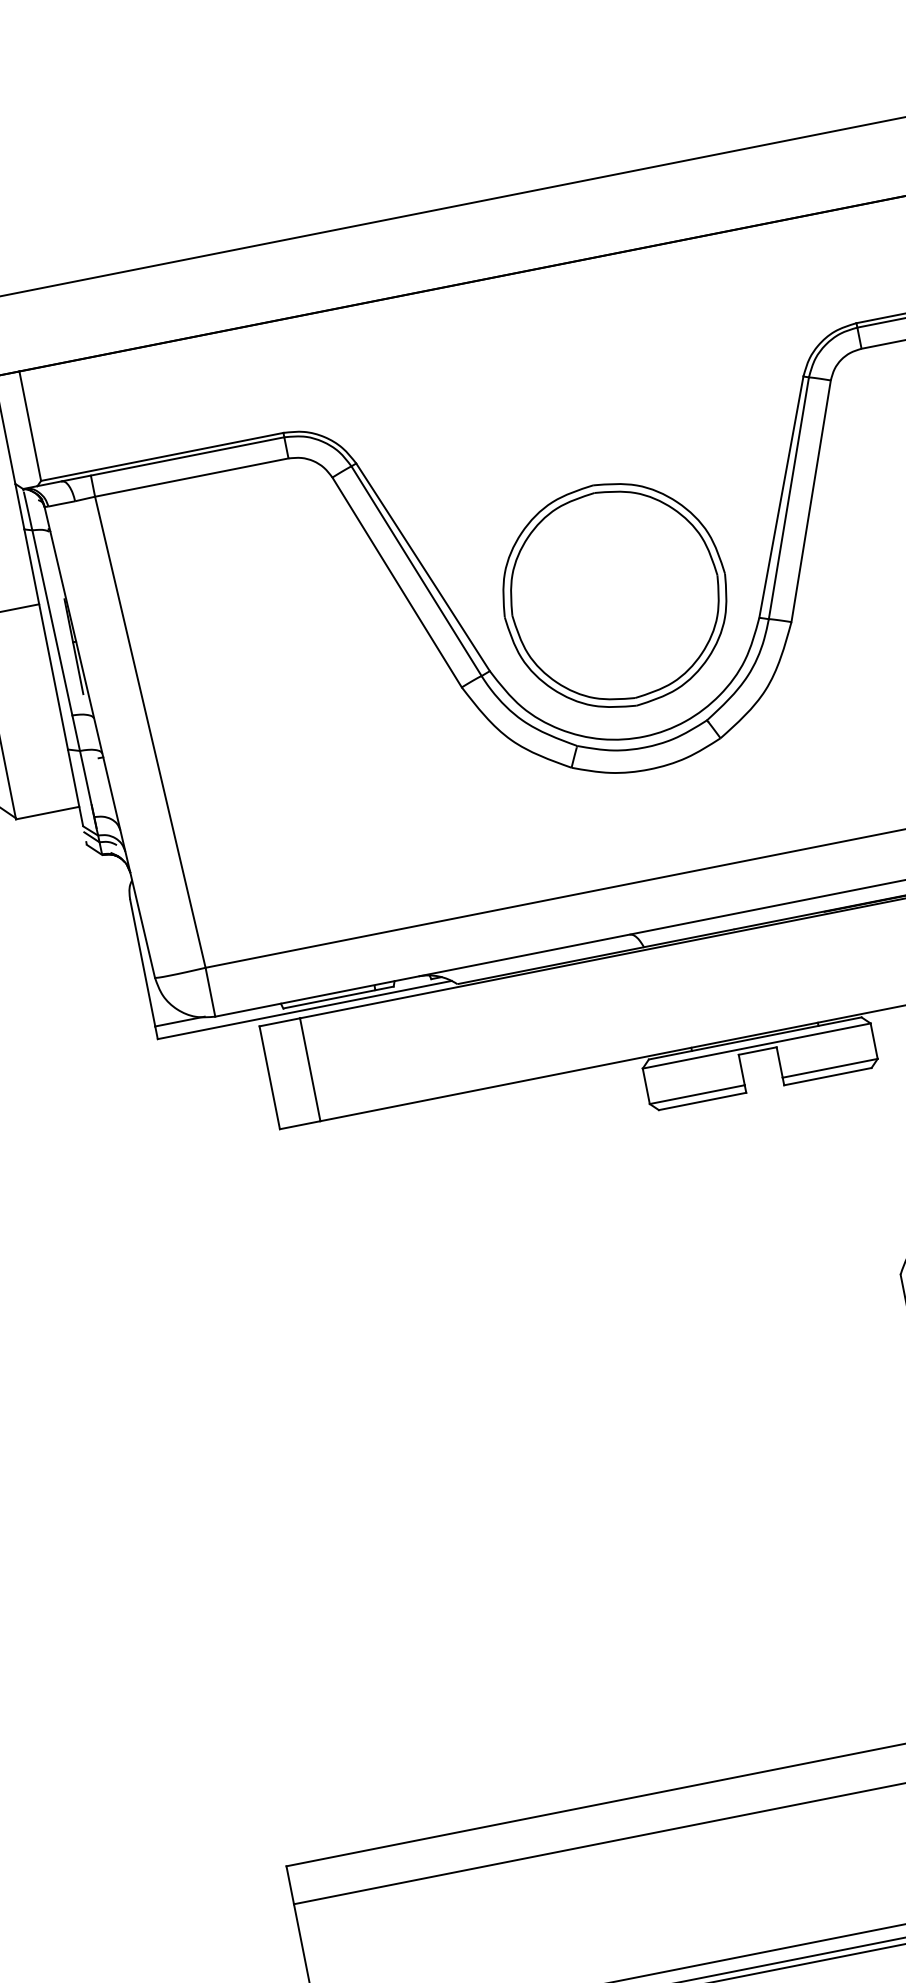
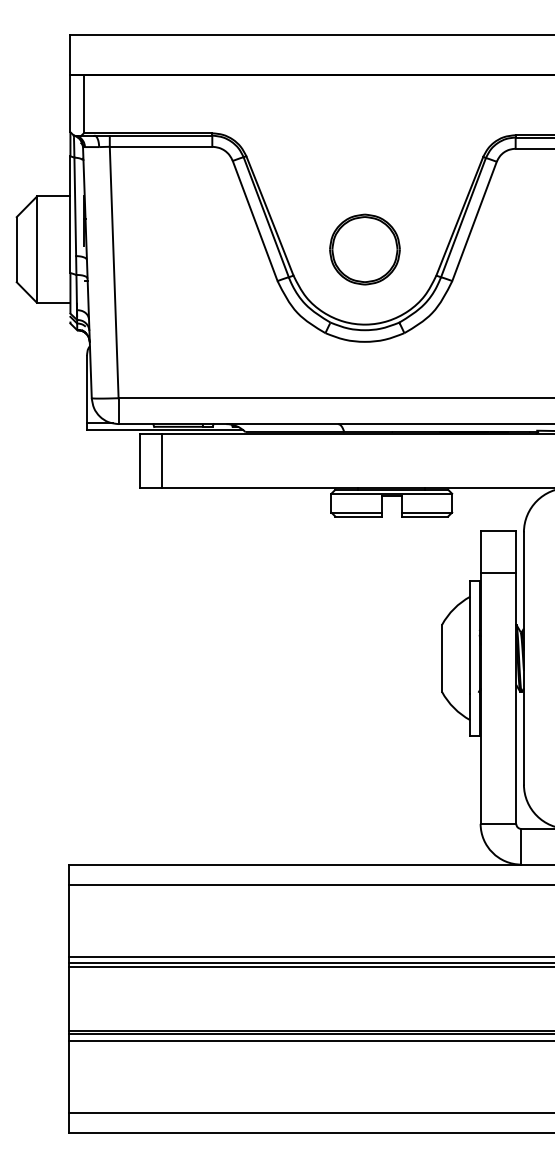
part: (614, 595) -> (364, 249), size x0.6

